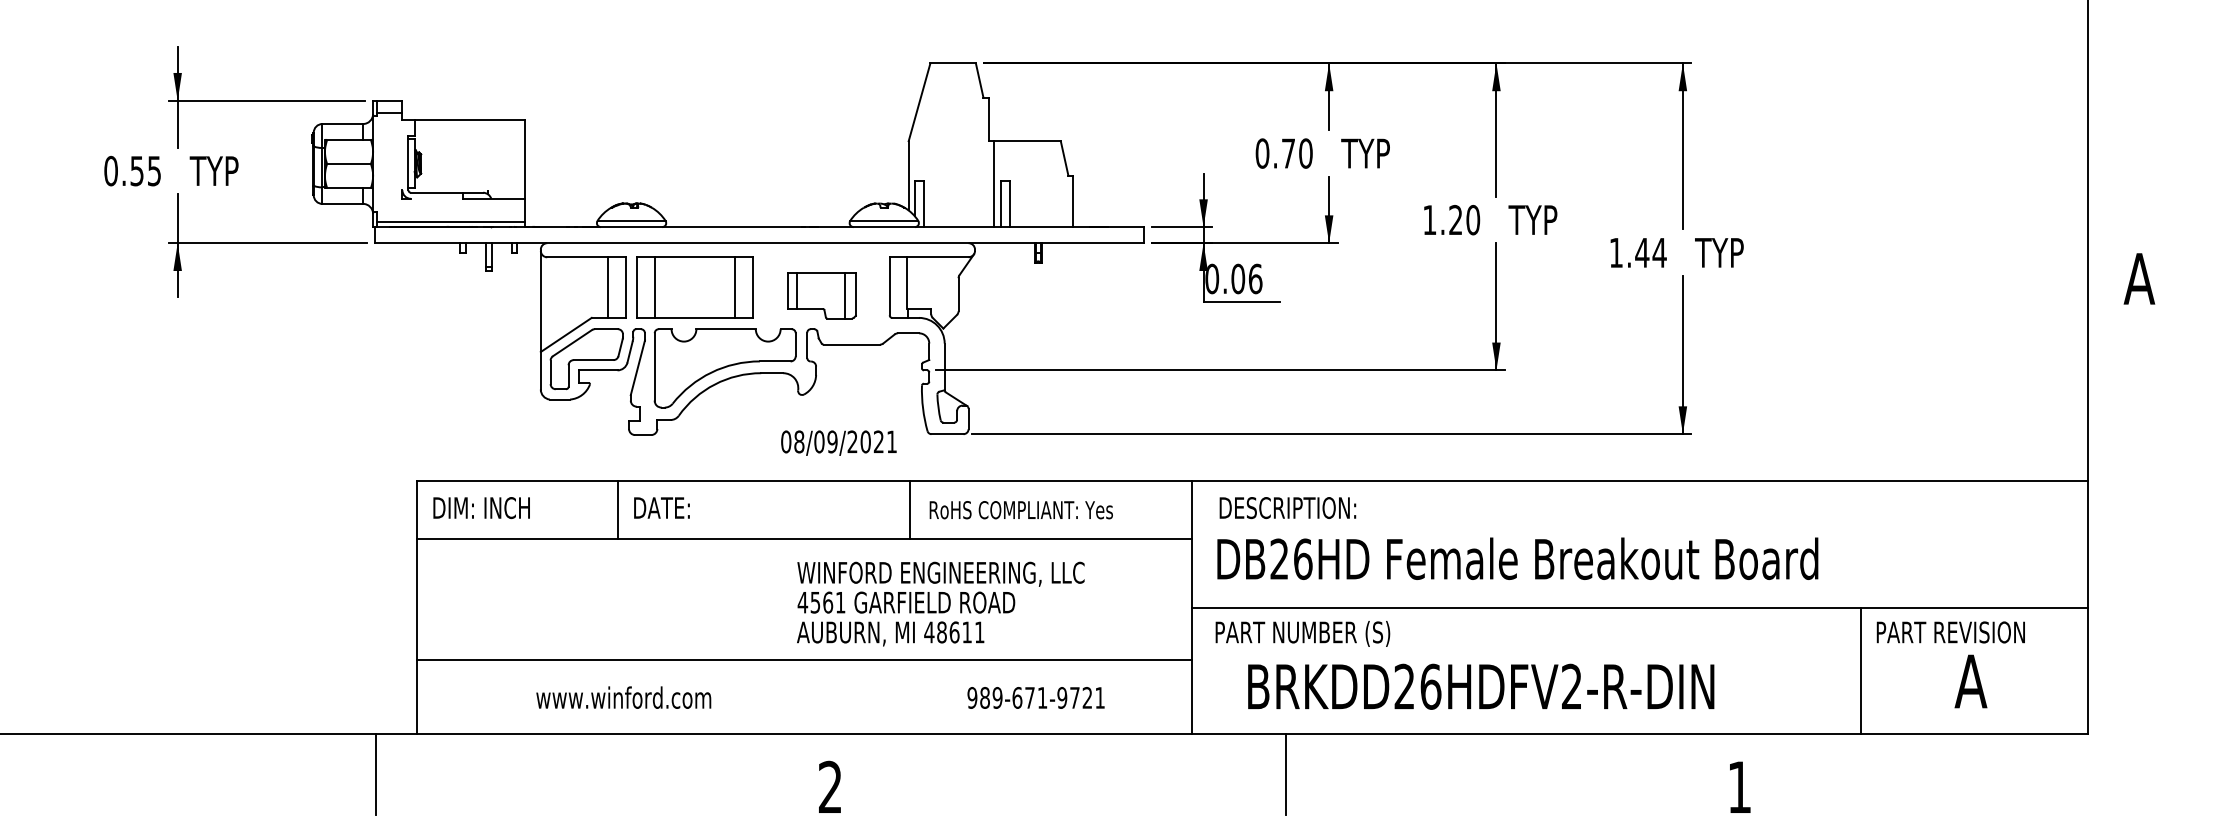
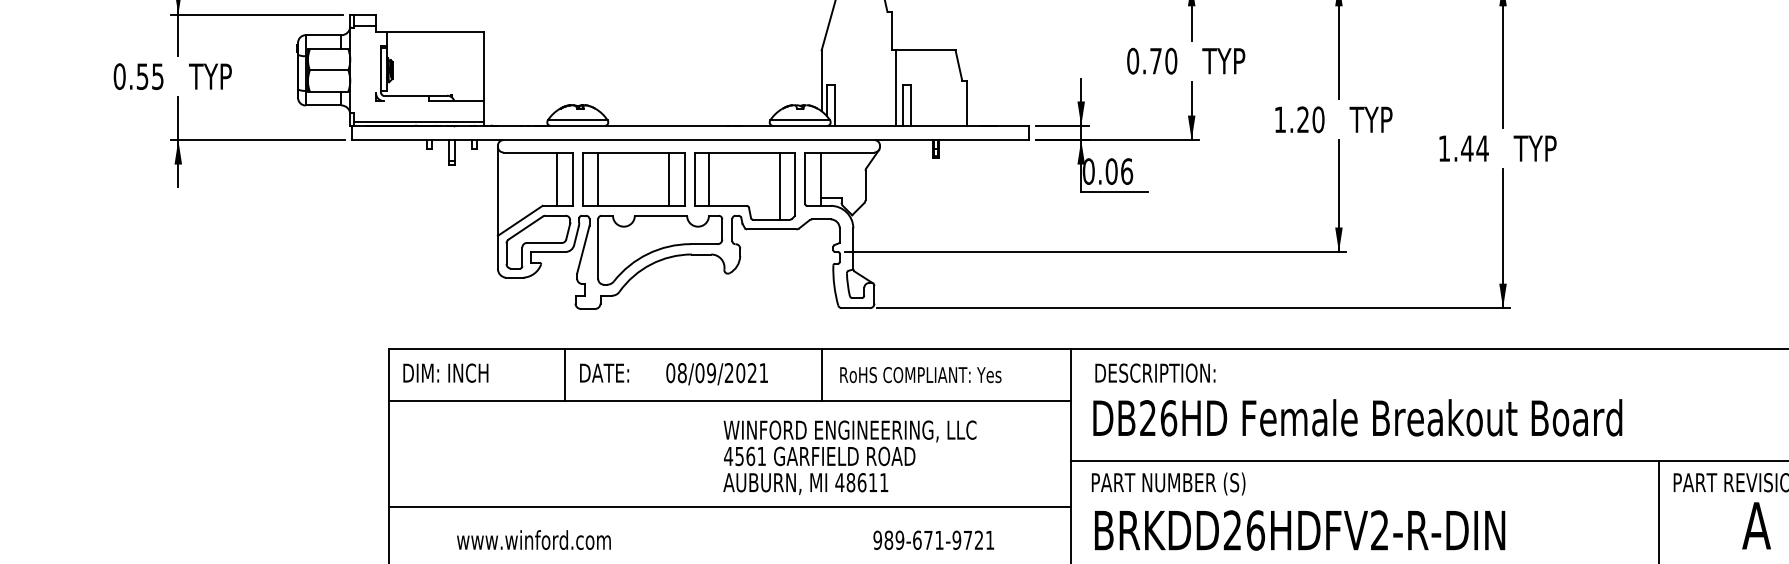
part: (821, 295) -> (744, 186), size x1.67
text: (838, 442) -> (716, 373), moved
text: (1481, 686) -> (1300, 530), moved
text: (623, 697) -> (533, 539), moved

